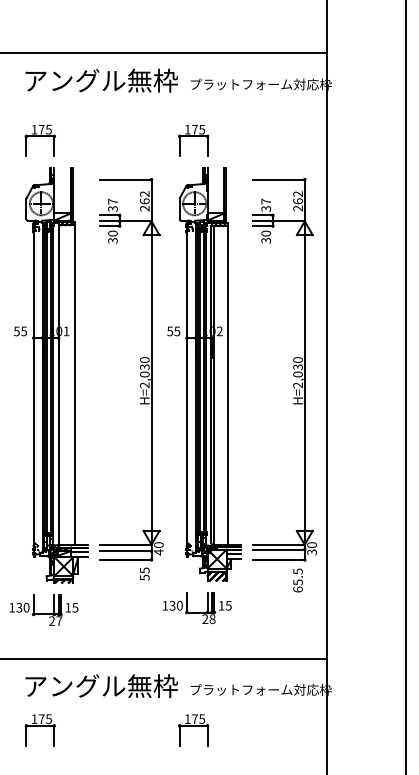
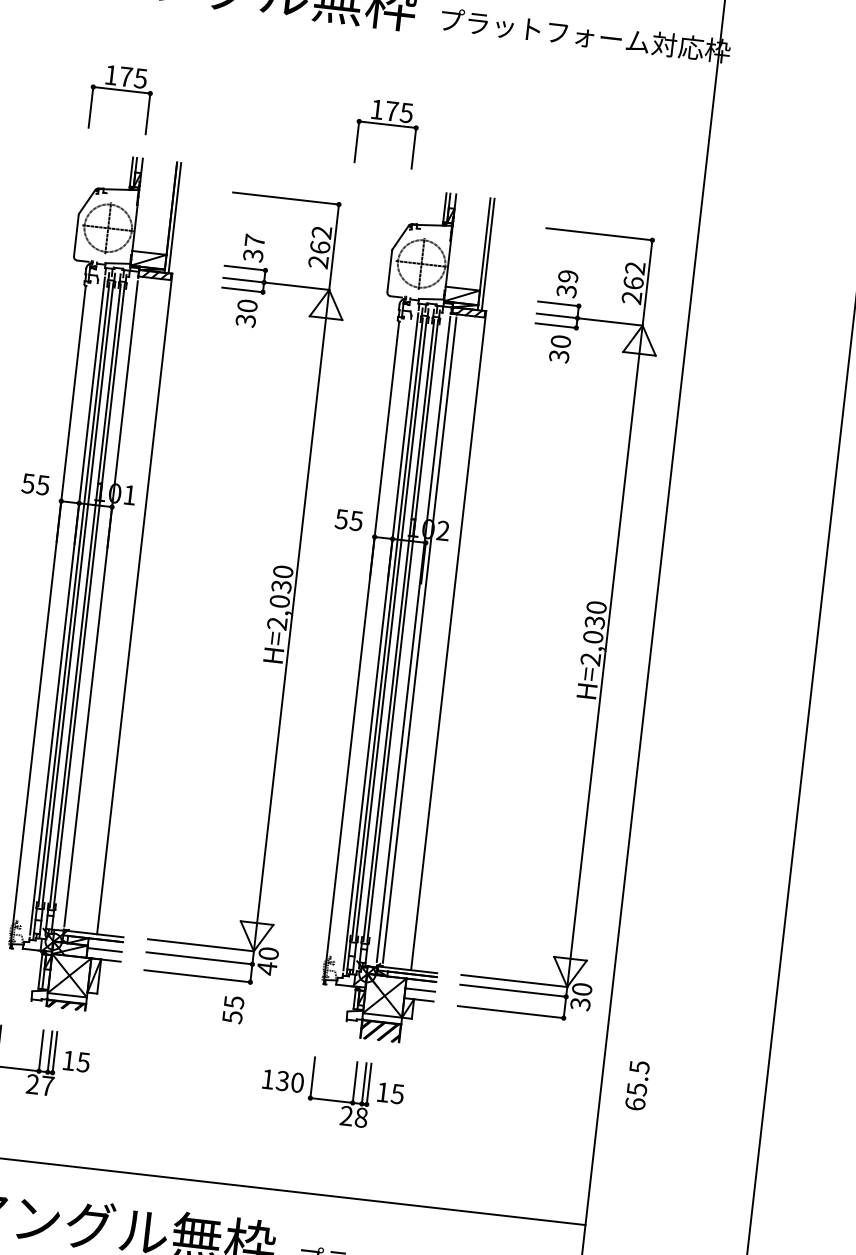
part: (193, 140) -> (386, 133), moved
text: (266, 201) -> (569, 276), 37 -> 39
text: (297, 580) -> (636, 1085), moved

